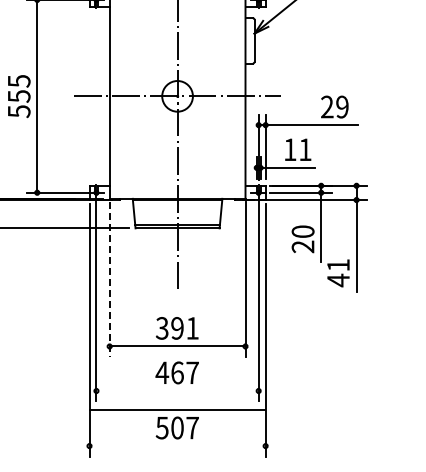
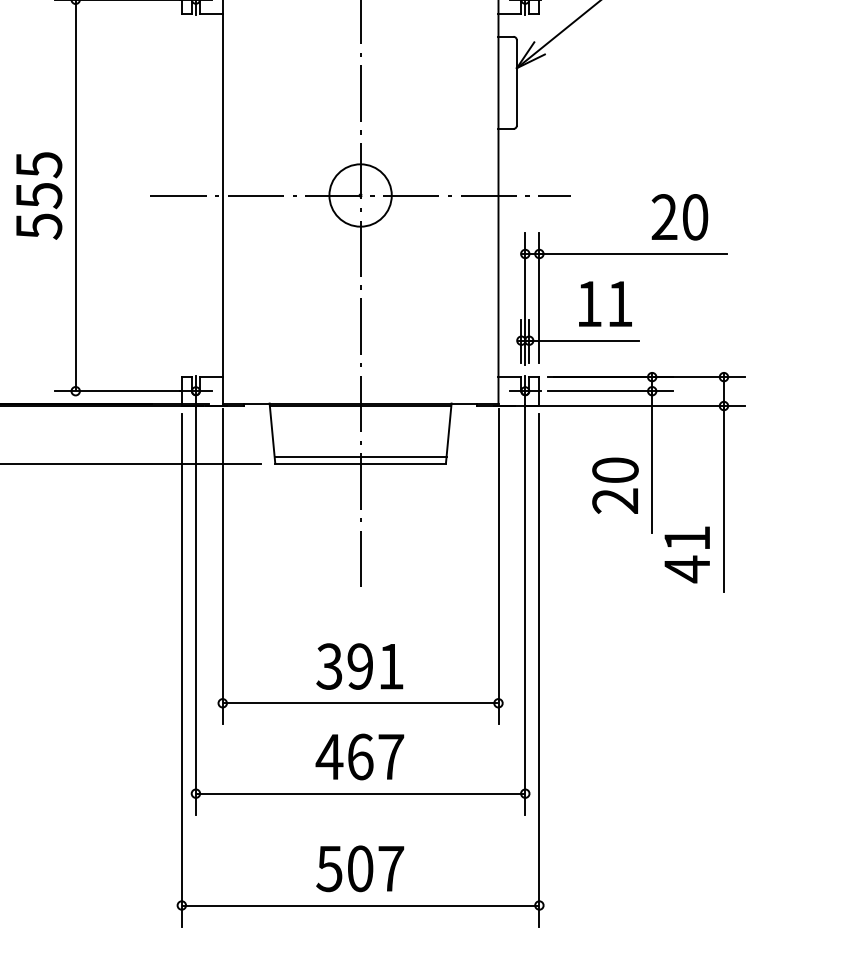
text: (342, 106) -> (695, 216), 29 -> 20
line: (109, 279) -> (222, 567), dashed -> solid
line: (177, 391) -> (360, 794), added
line: (177, 410) -> (360, 906), moved

